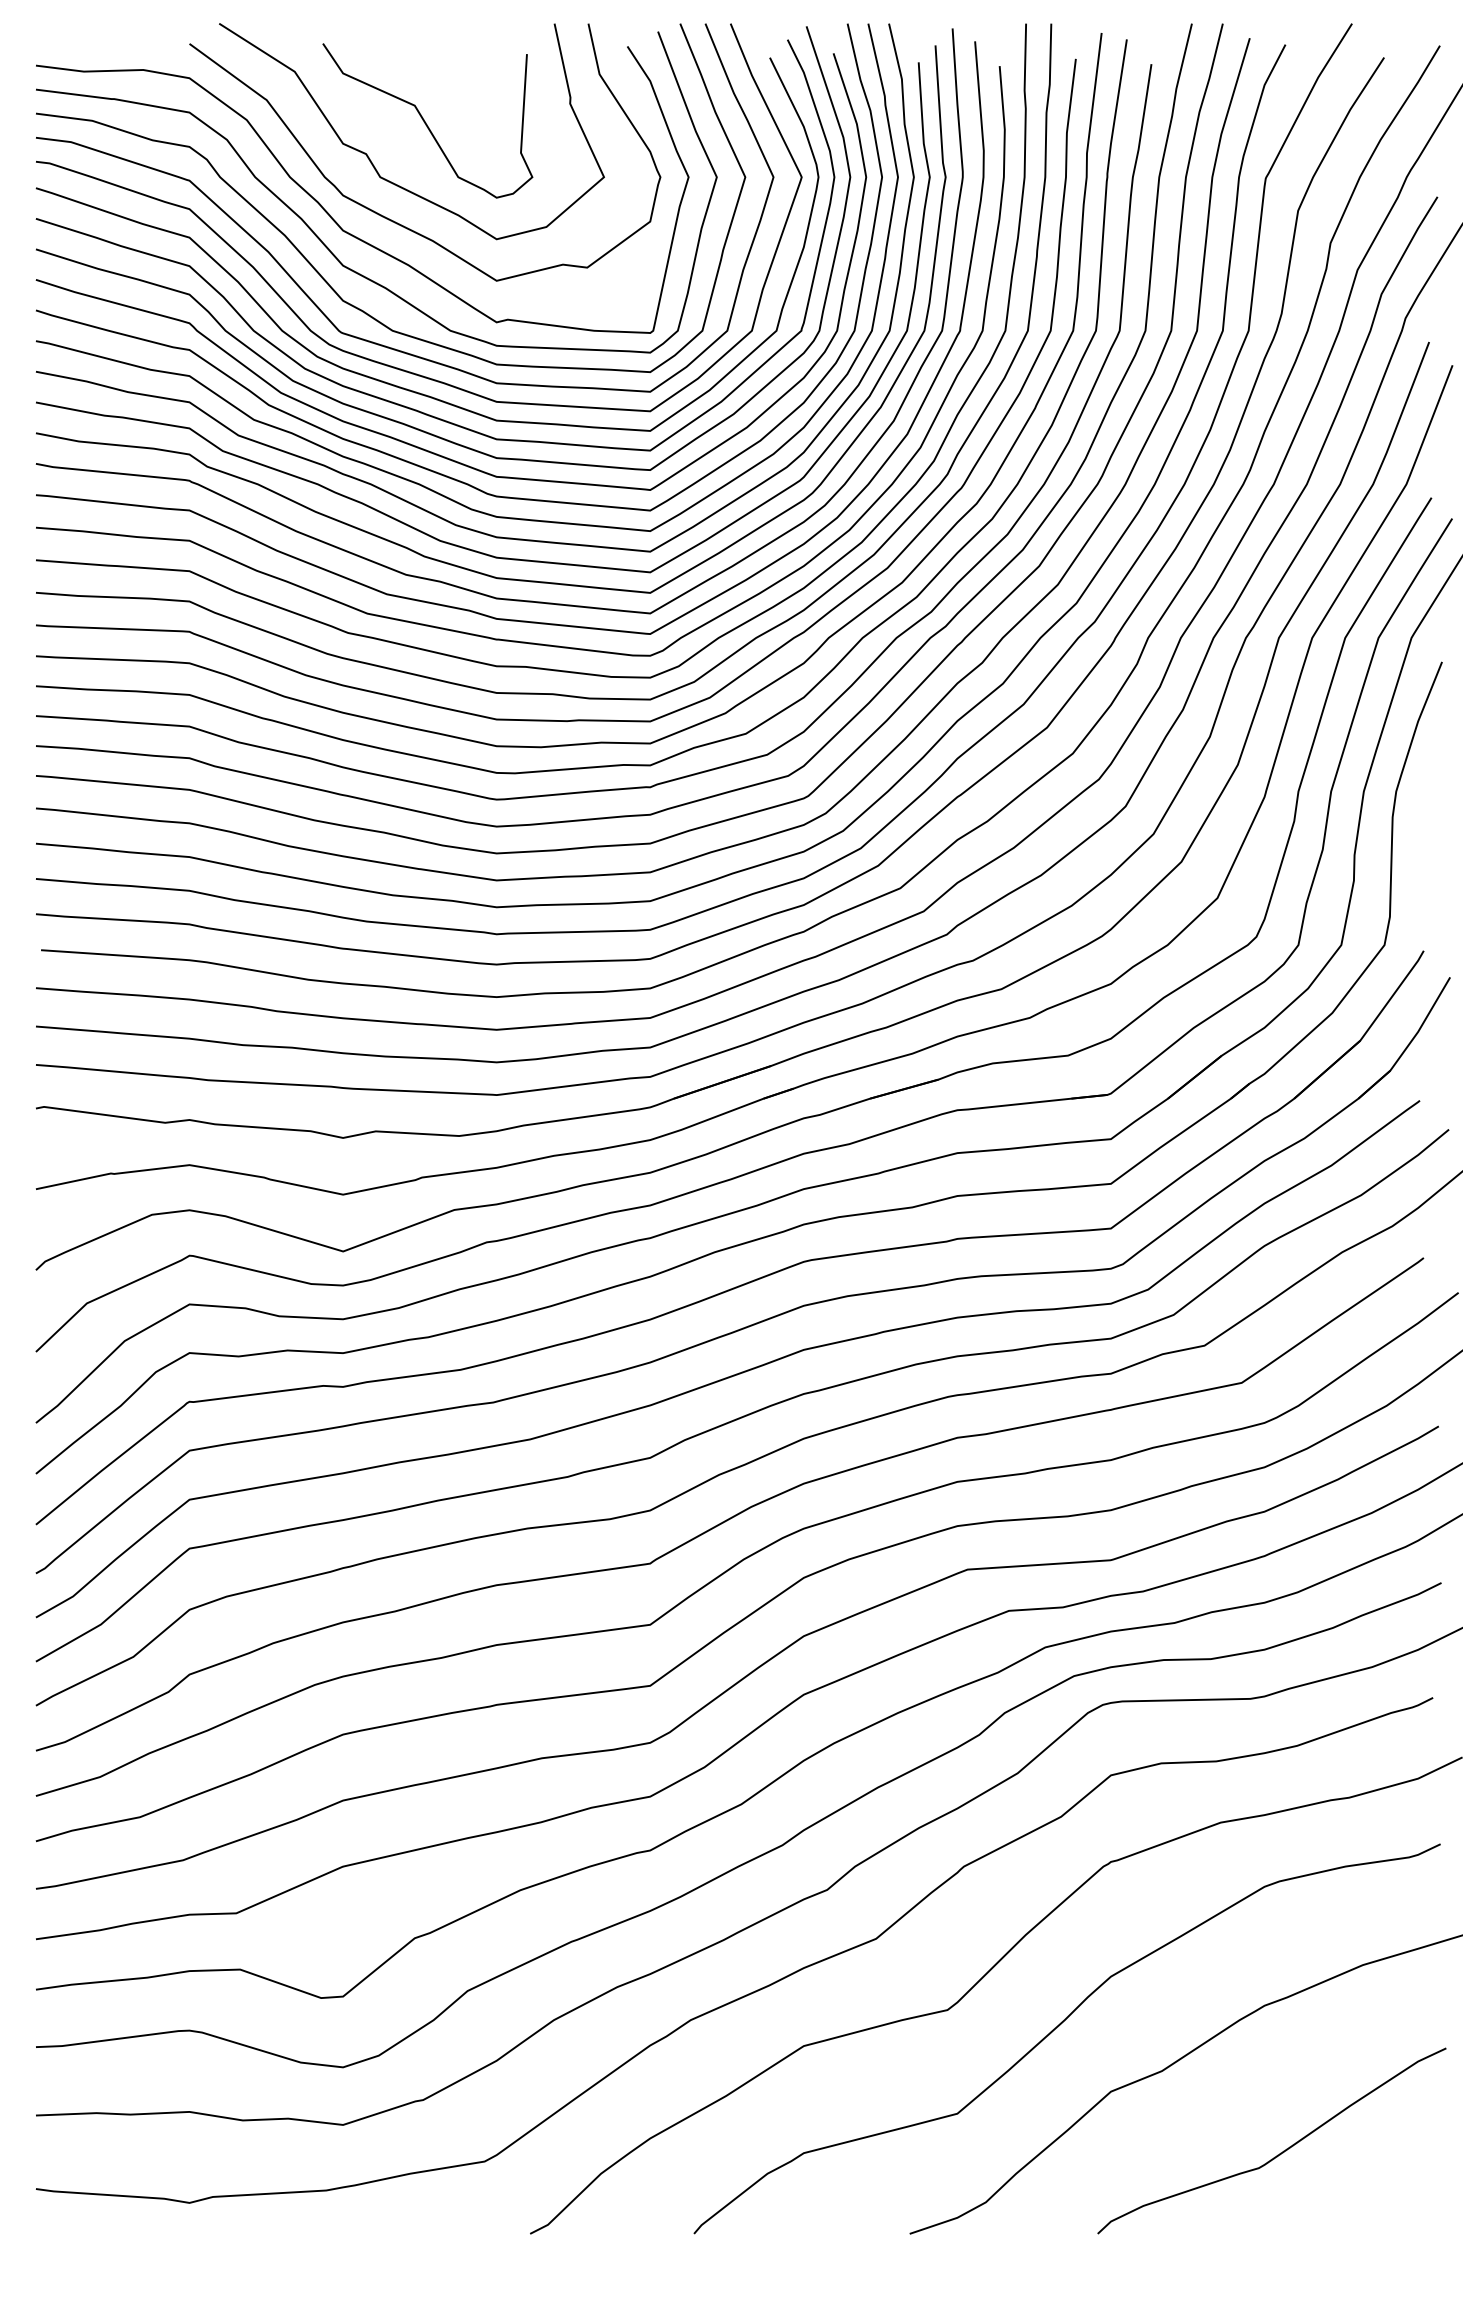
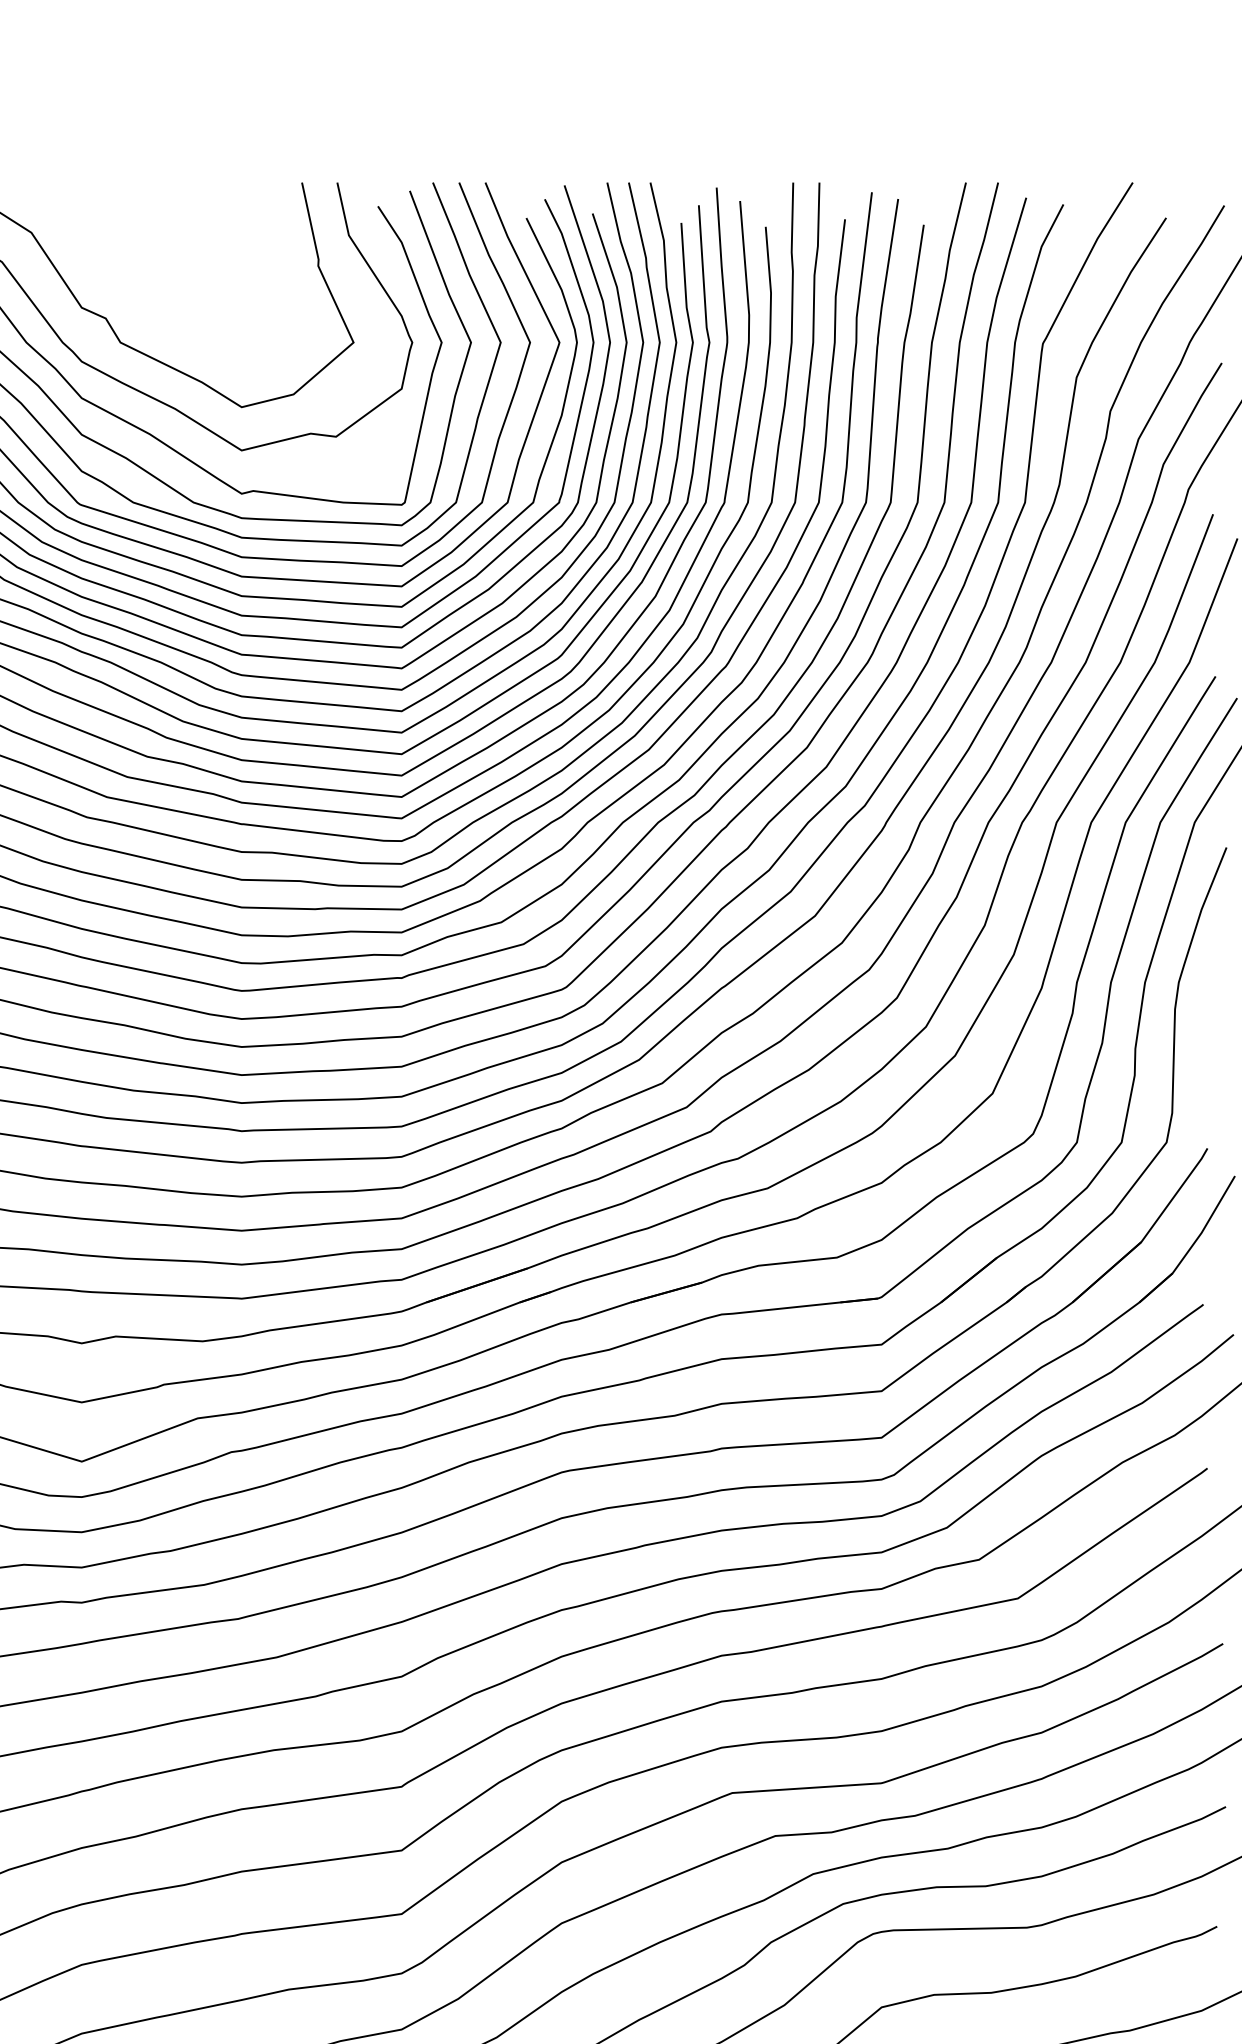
curve: (425, 121) -> (167, 284), removed

